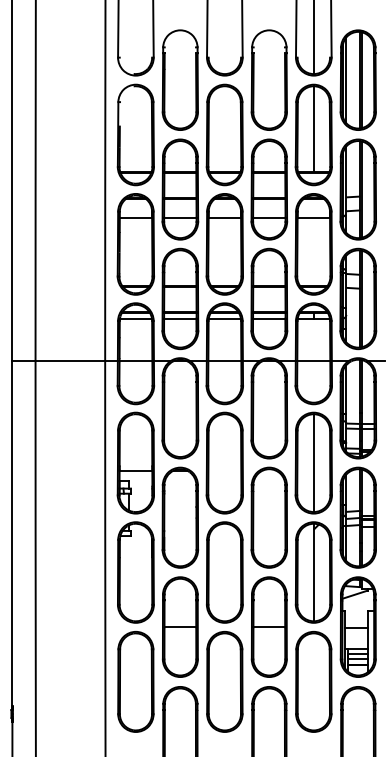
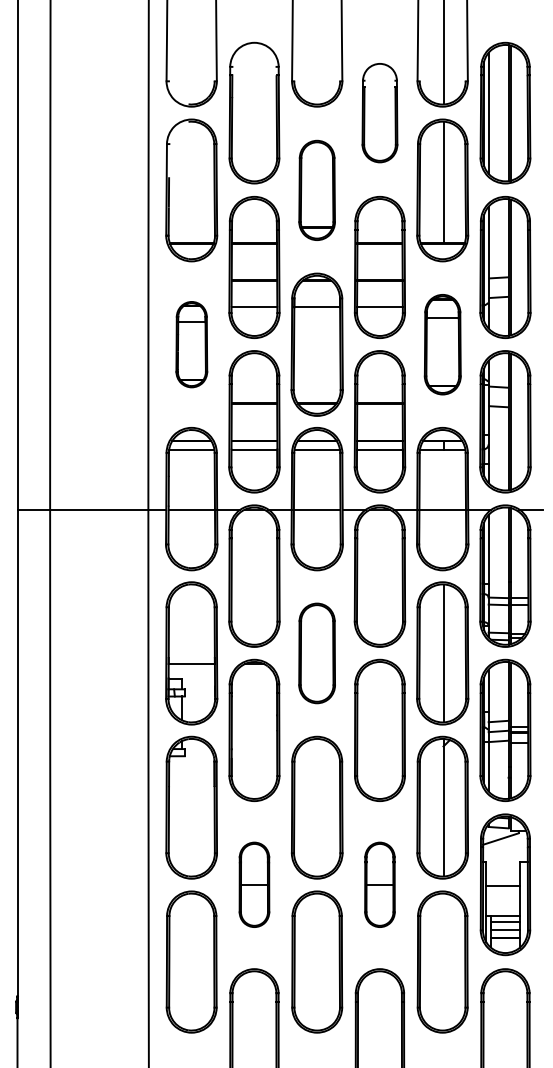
part: (269, 79) -> (379, 112), size x0.7
part: (224, 135) -> (316, 190), size x0.7
part: (135, 244) -> (191, 344), size x0.6
part: (313, 244) -> (442, 344), size x0.7
part: (224, 463) -> (316, 653), size x0.7
part: (180, 626) -> (254, 884), size x0.6
part: (269, 626) -> (379, 884), size x0.6

